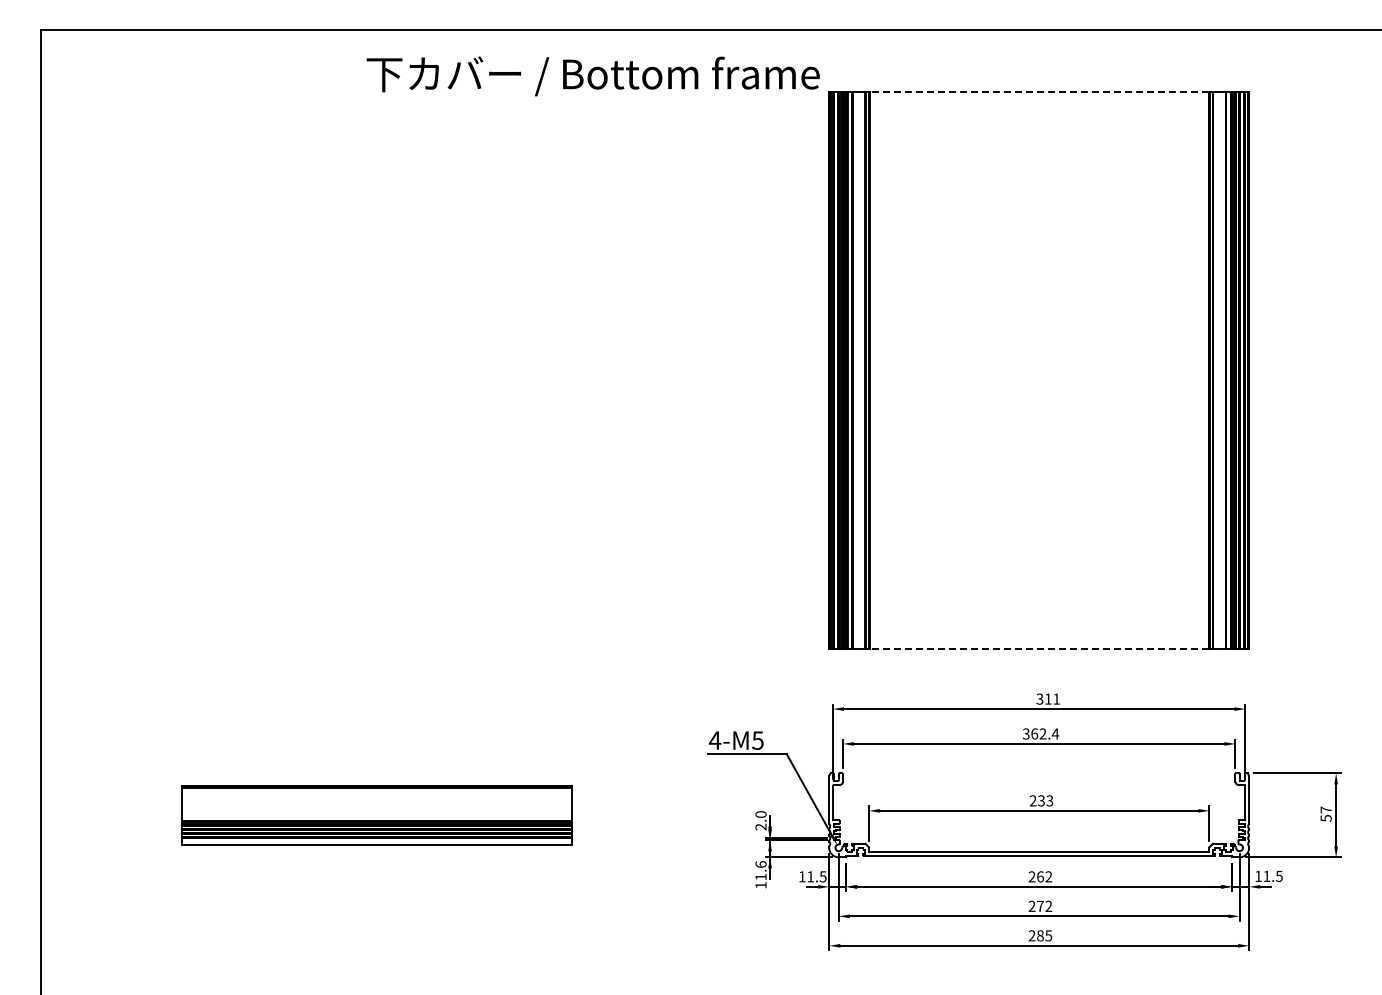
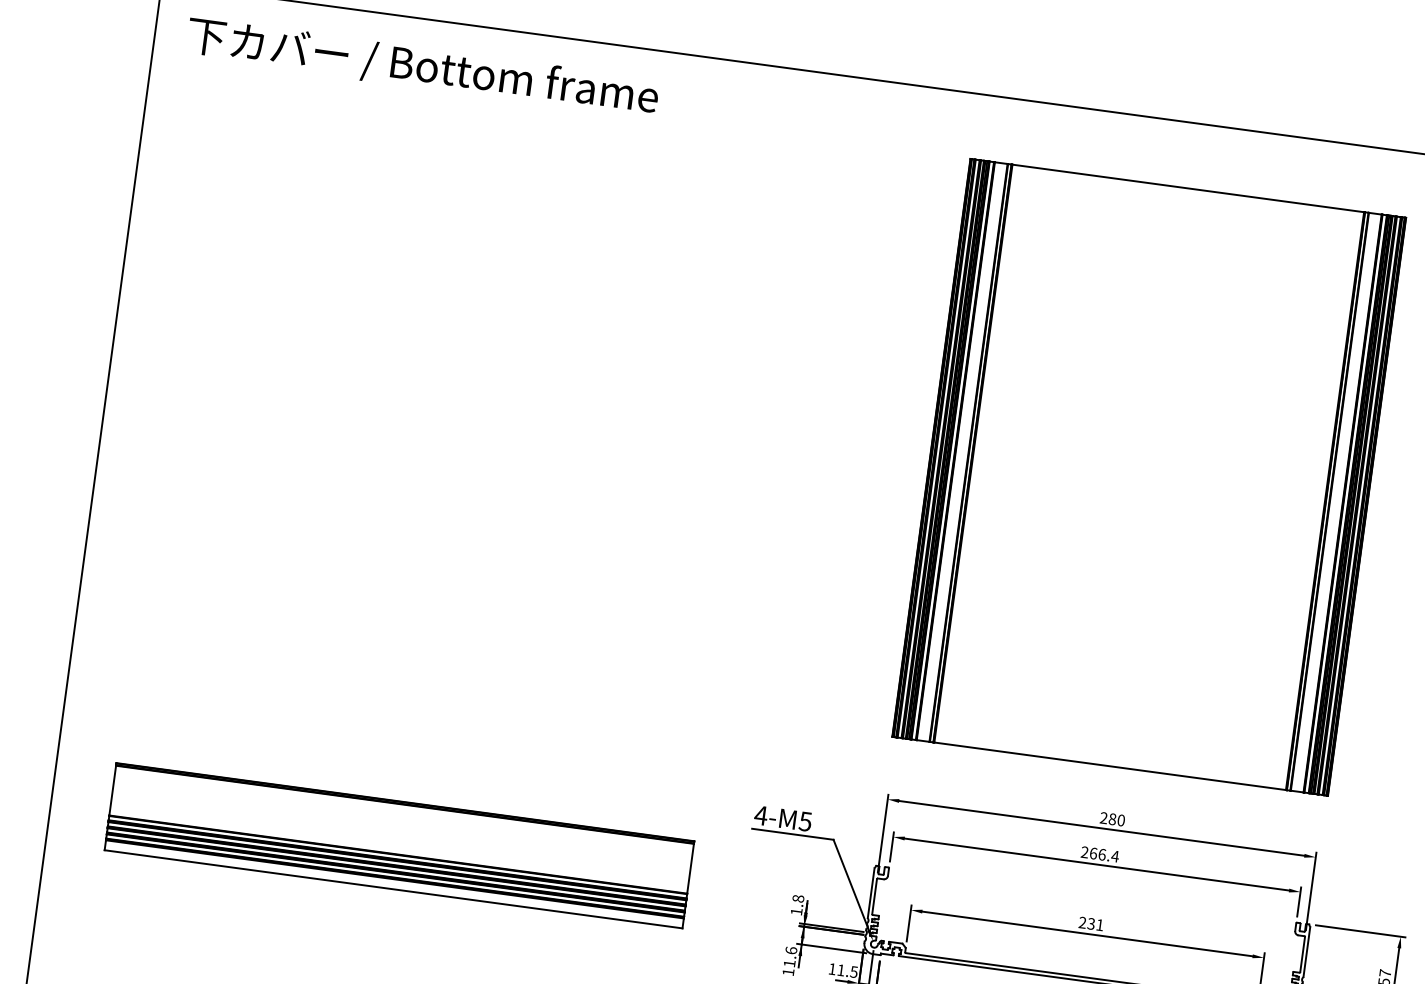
text: (592, 76) -> (421, 68), moved
line: (1038, 92) -> (1187, 188), dashed -> solid
line: (1038, 649) -> (1109, 766), dashed -> solid
text: (1048, 698) -> (1112, 818), 311 -> 280
text: (1034, 733) -> (1093, 853), 362.4 -> 266.4
text: (1049, 800) -> (1099, 924), 233 -> 231
part: (376, 814) -> (399, 844), size x1.43
text: (760, 820) -> (796, 904), 2.0 -> 1.8

